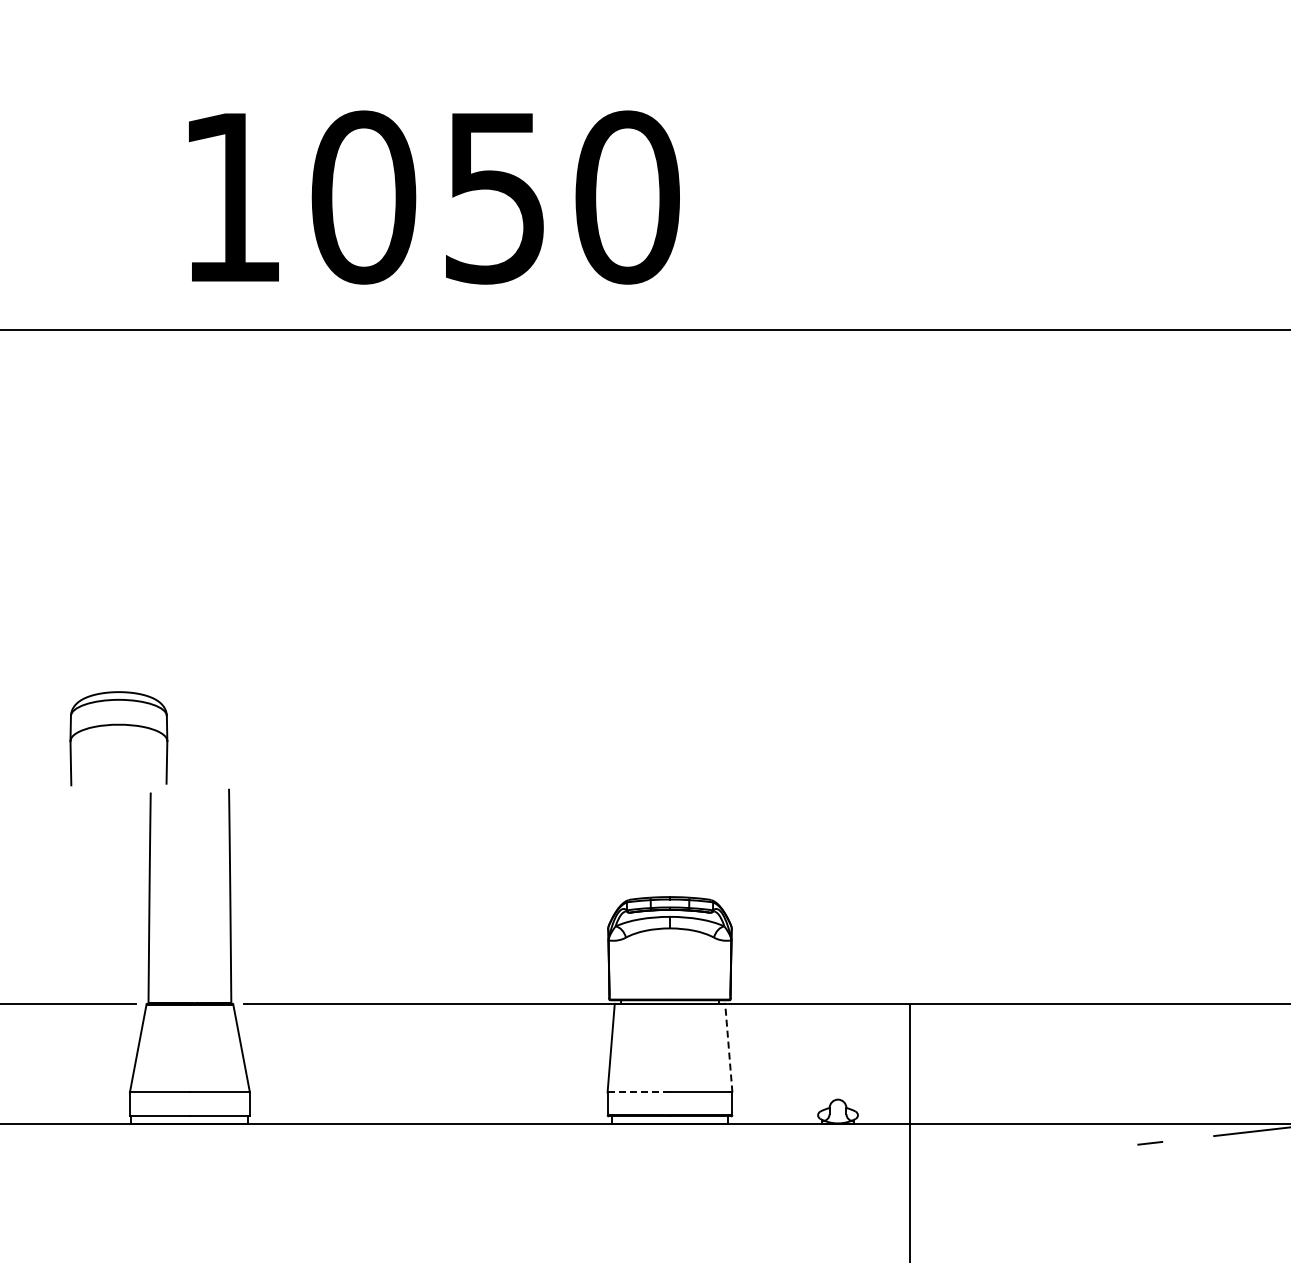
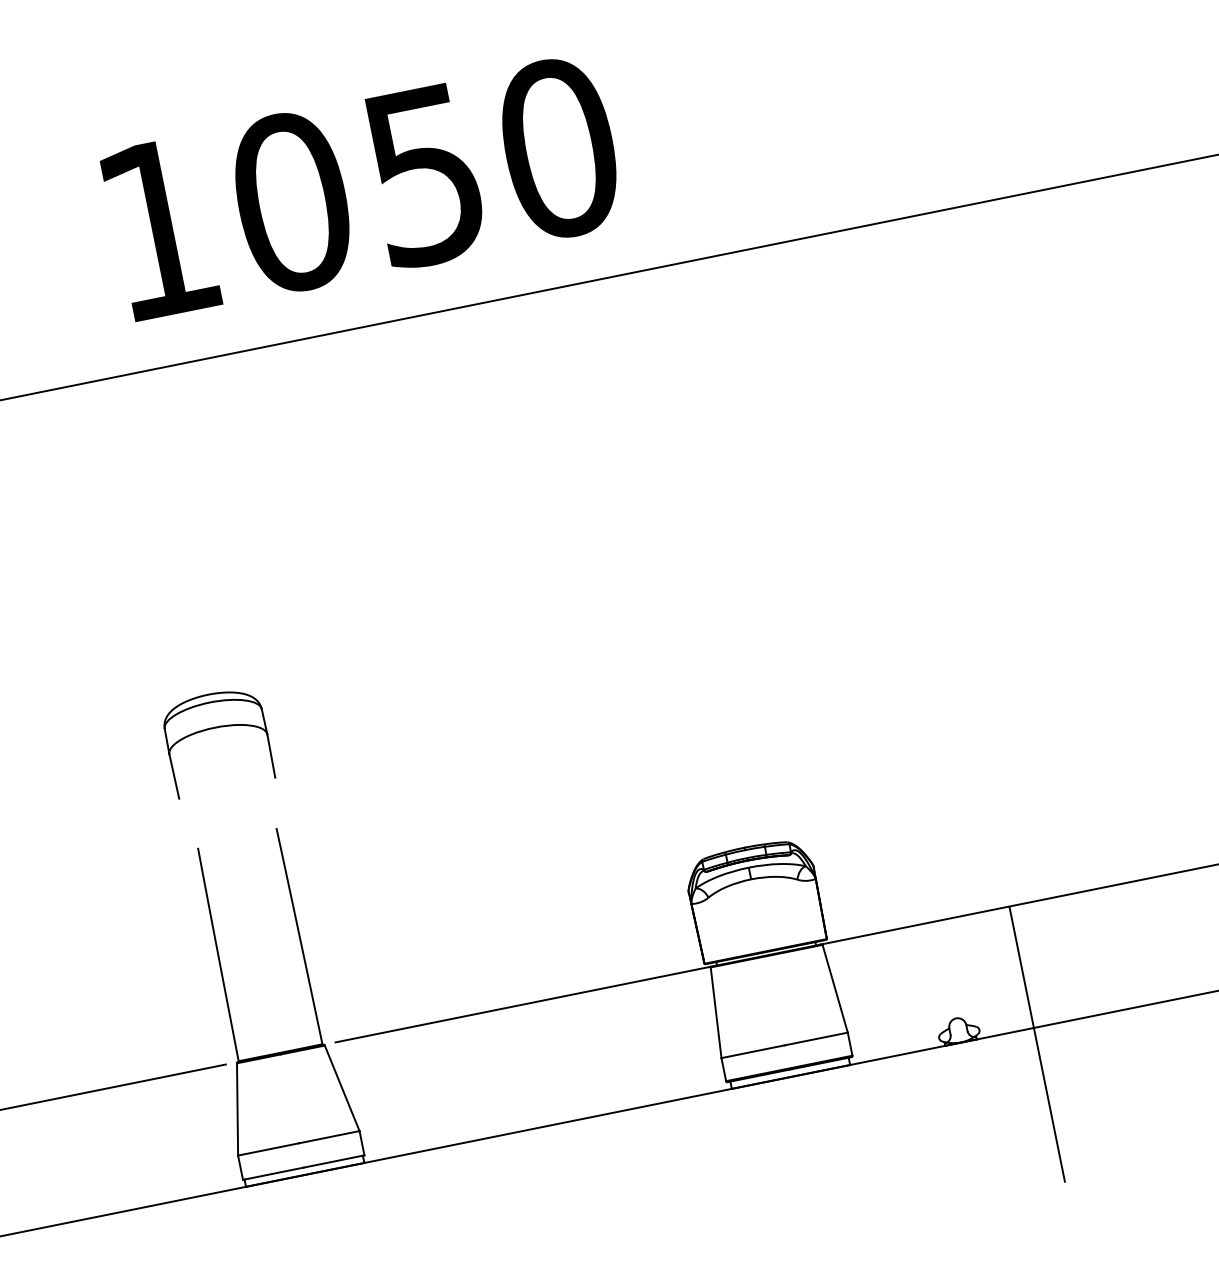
part: (118, 725) -> (214, 728), moved
line: (728, 1047) -> (834, 987), dashed -> solid
line: (638, 1092) -> (752, 1051), dashed -> solid

